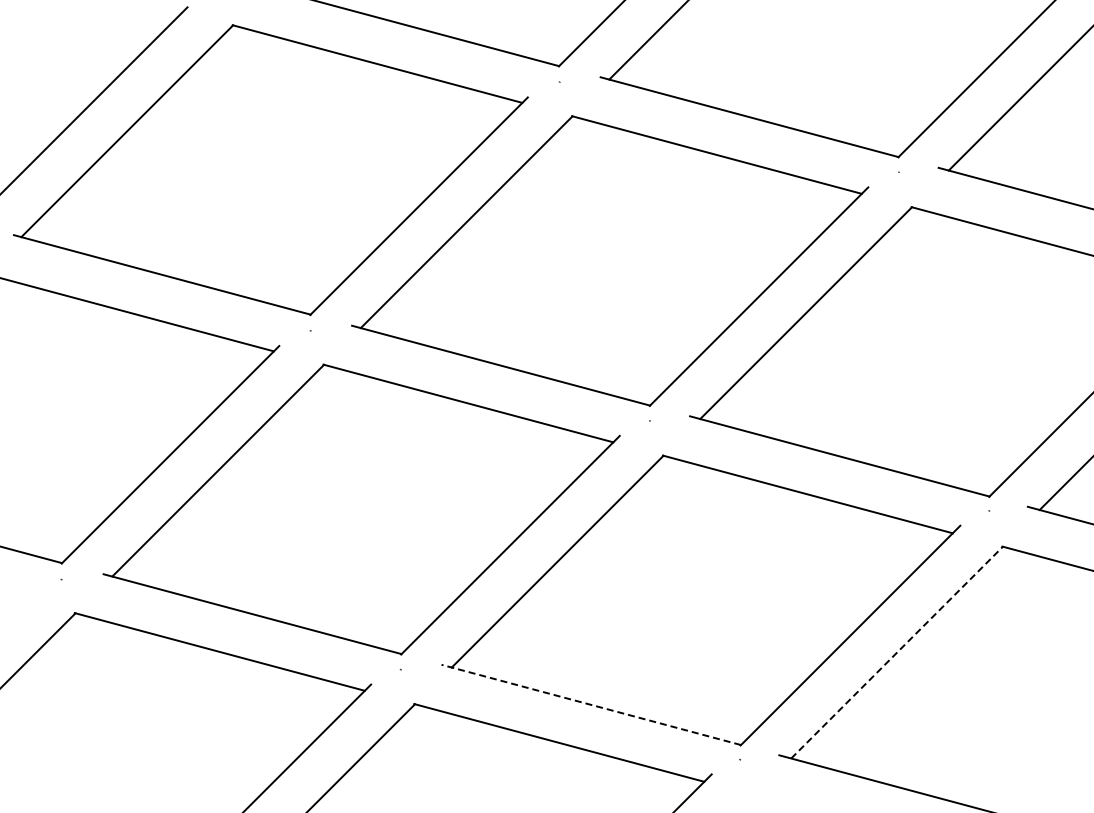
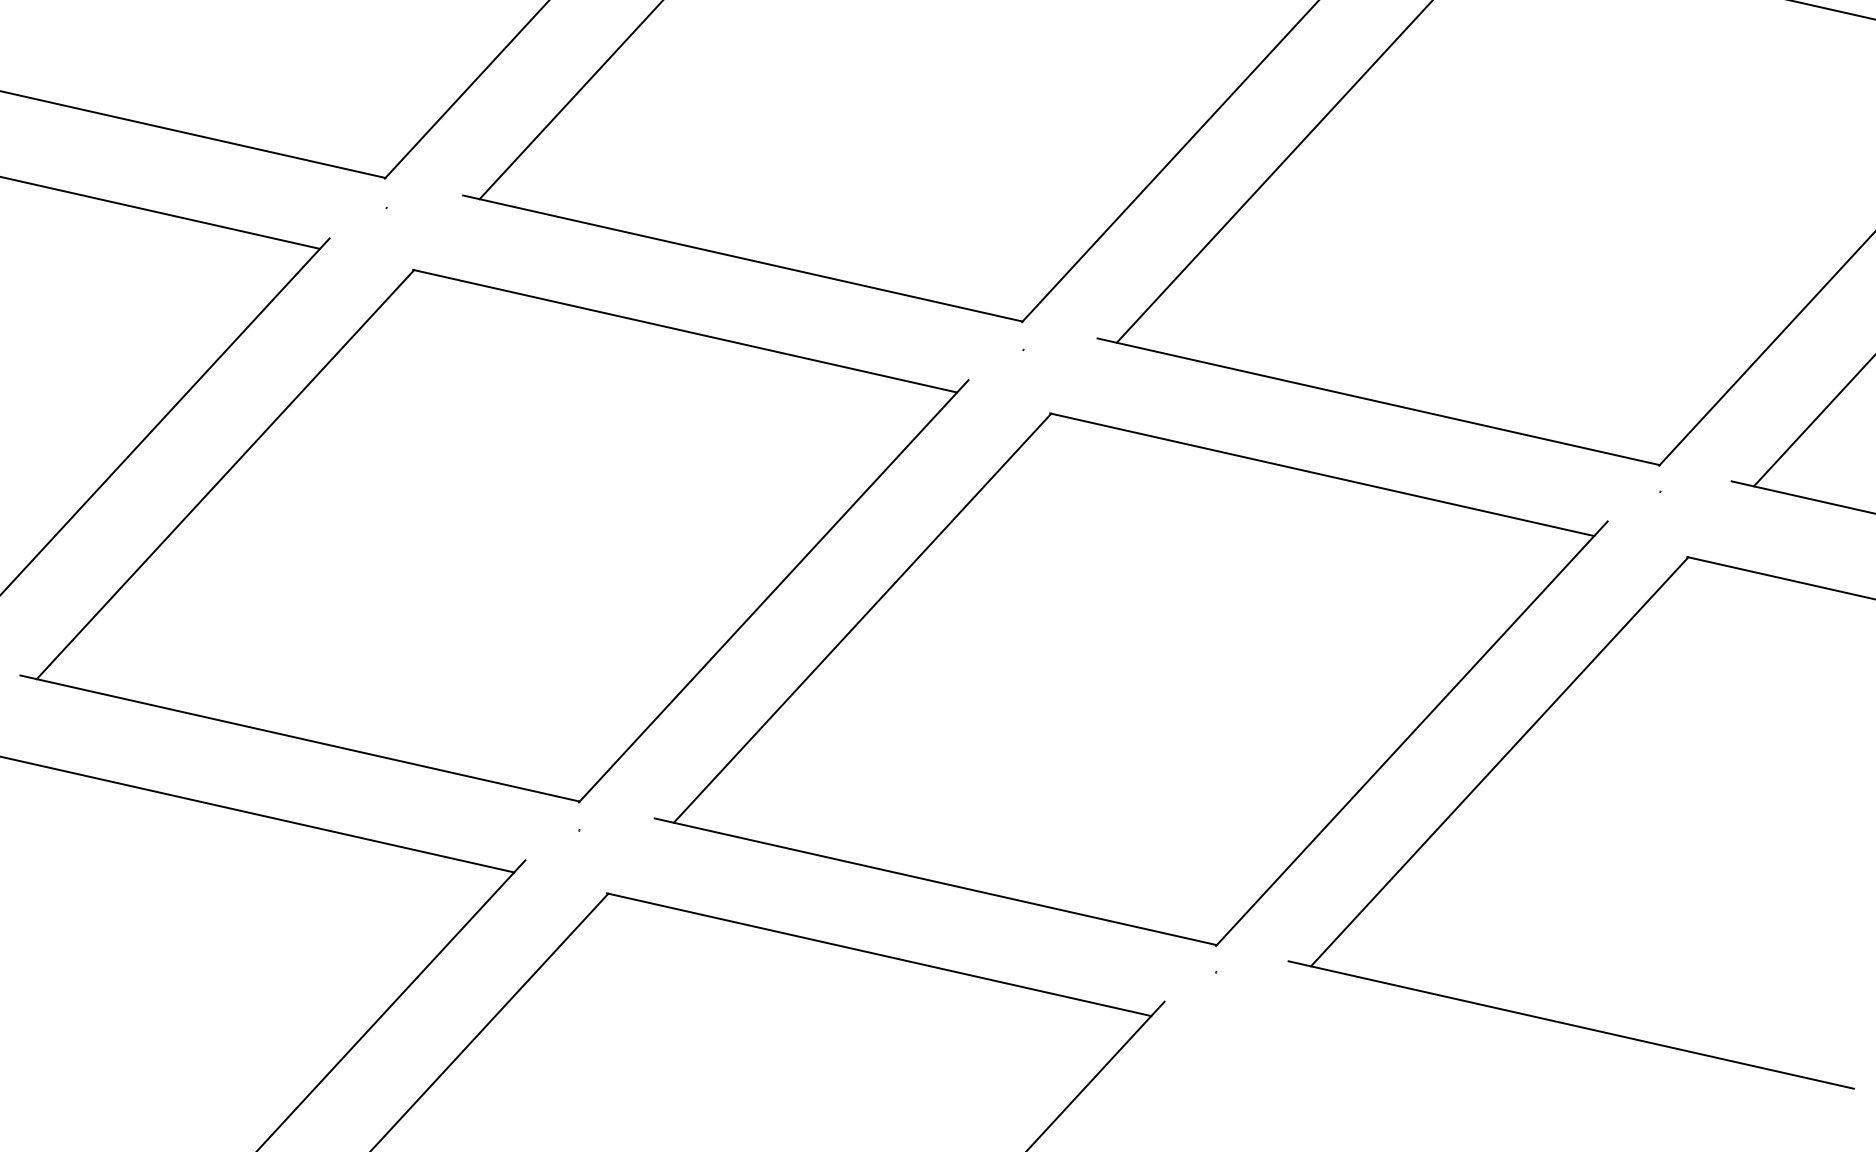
line: (897, 652) -> (1500, 761), dashed -> solid
line: (590, 704) -> (934, 881), dashed -> solid

